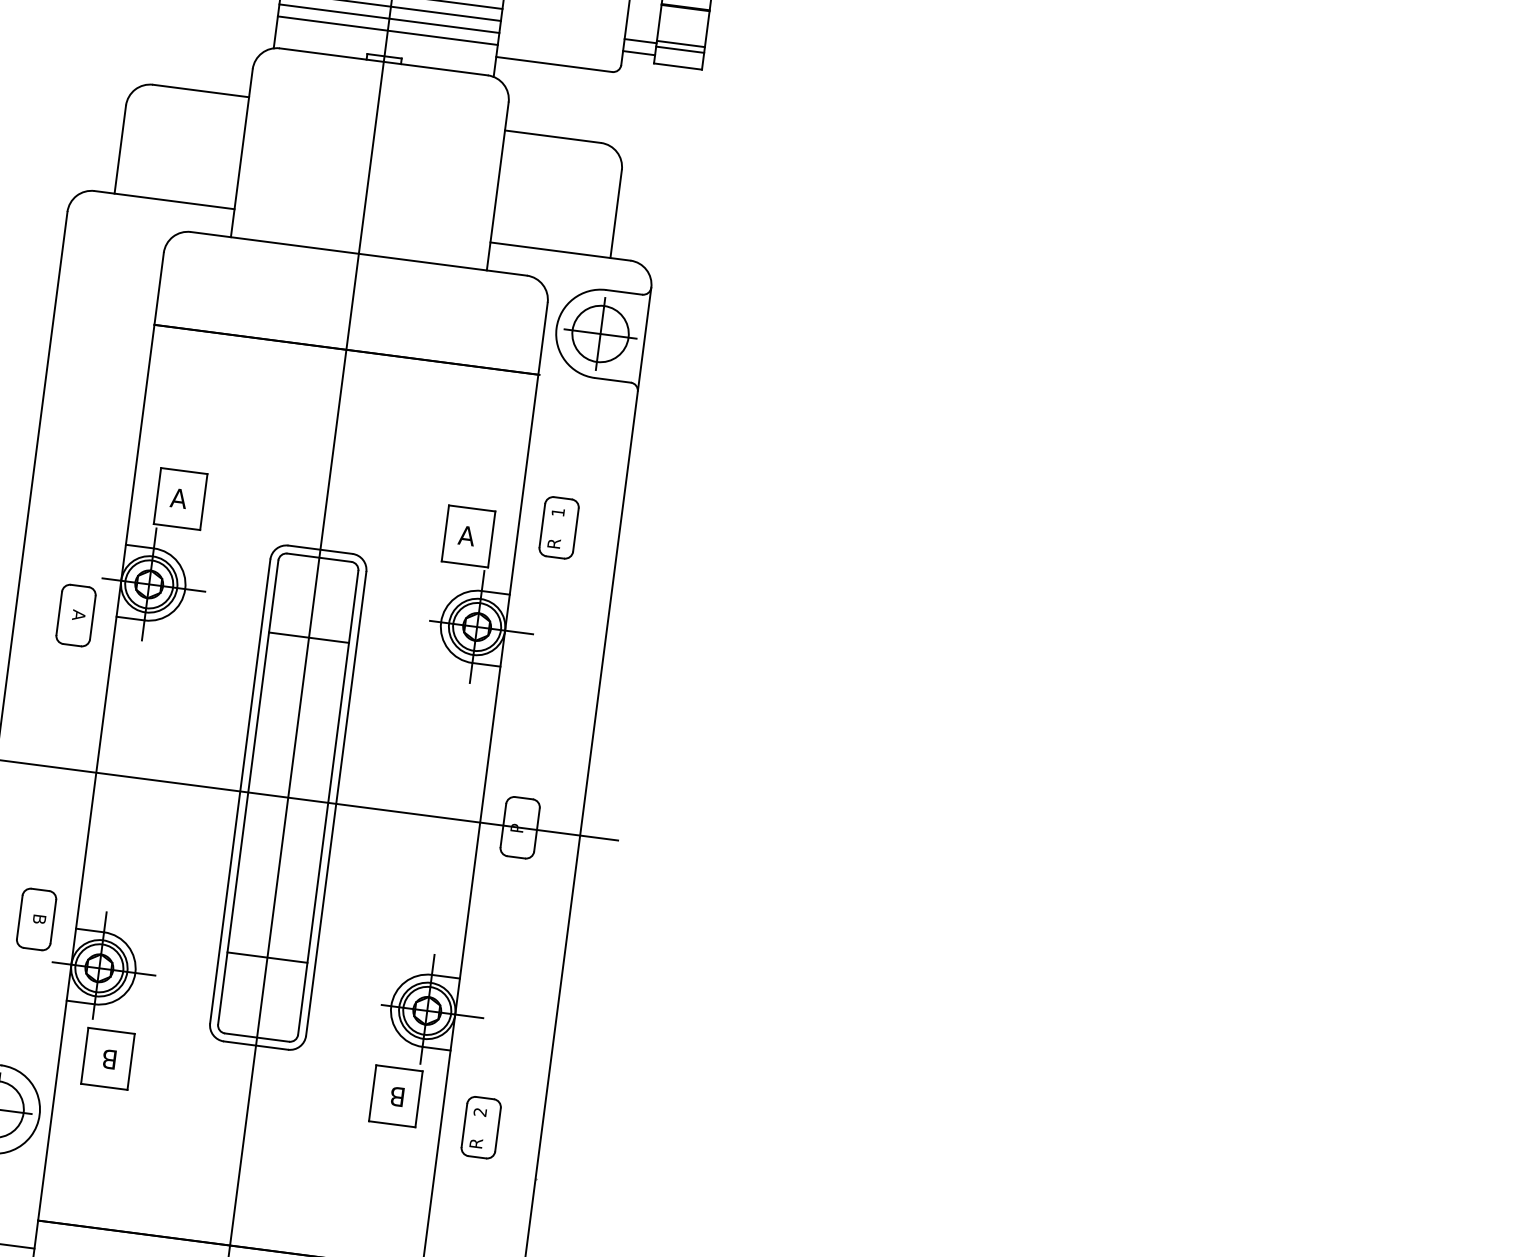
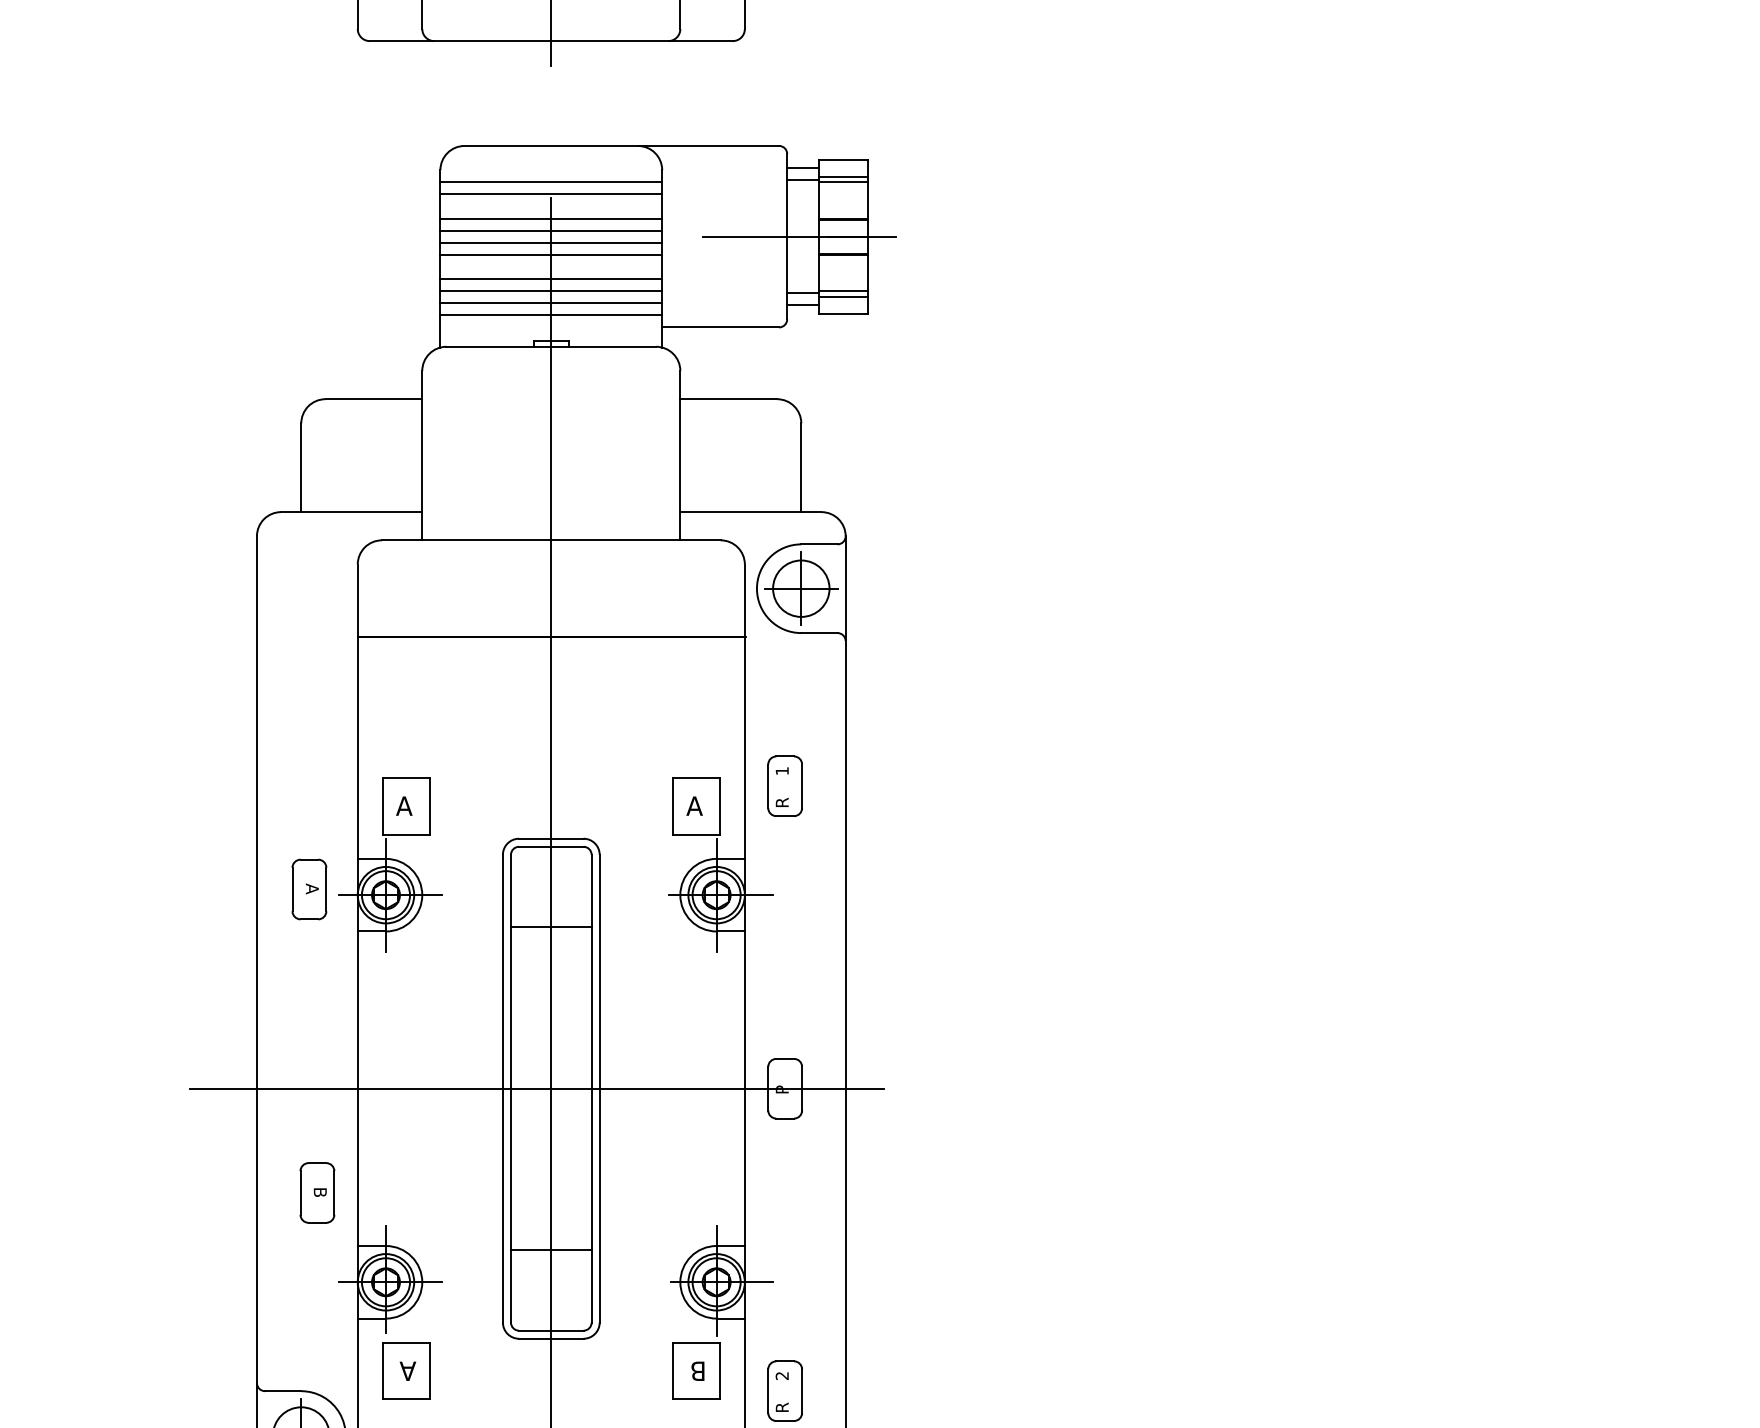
part: (76, 615) -> (309, 889), moved
part: (36, 919) -> (317, 1192), moved
text: (109, 1058) -> (407, 1370), B -> A

